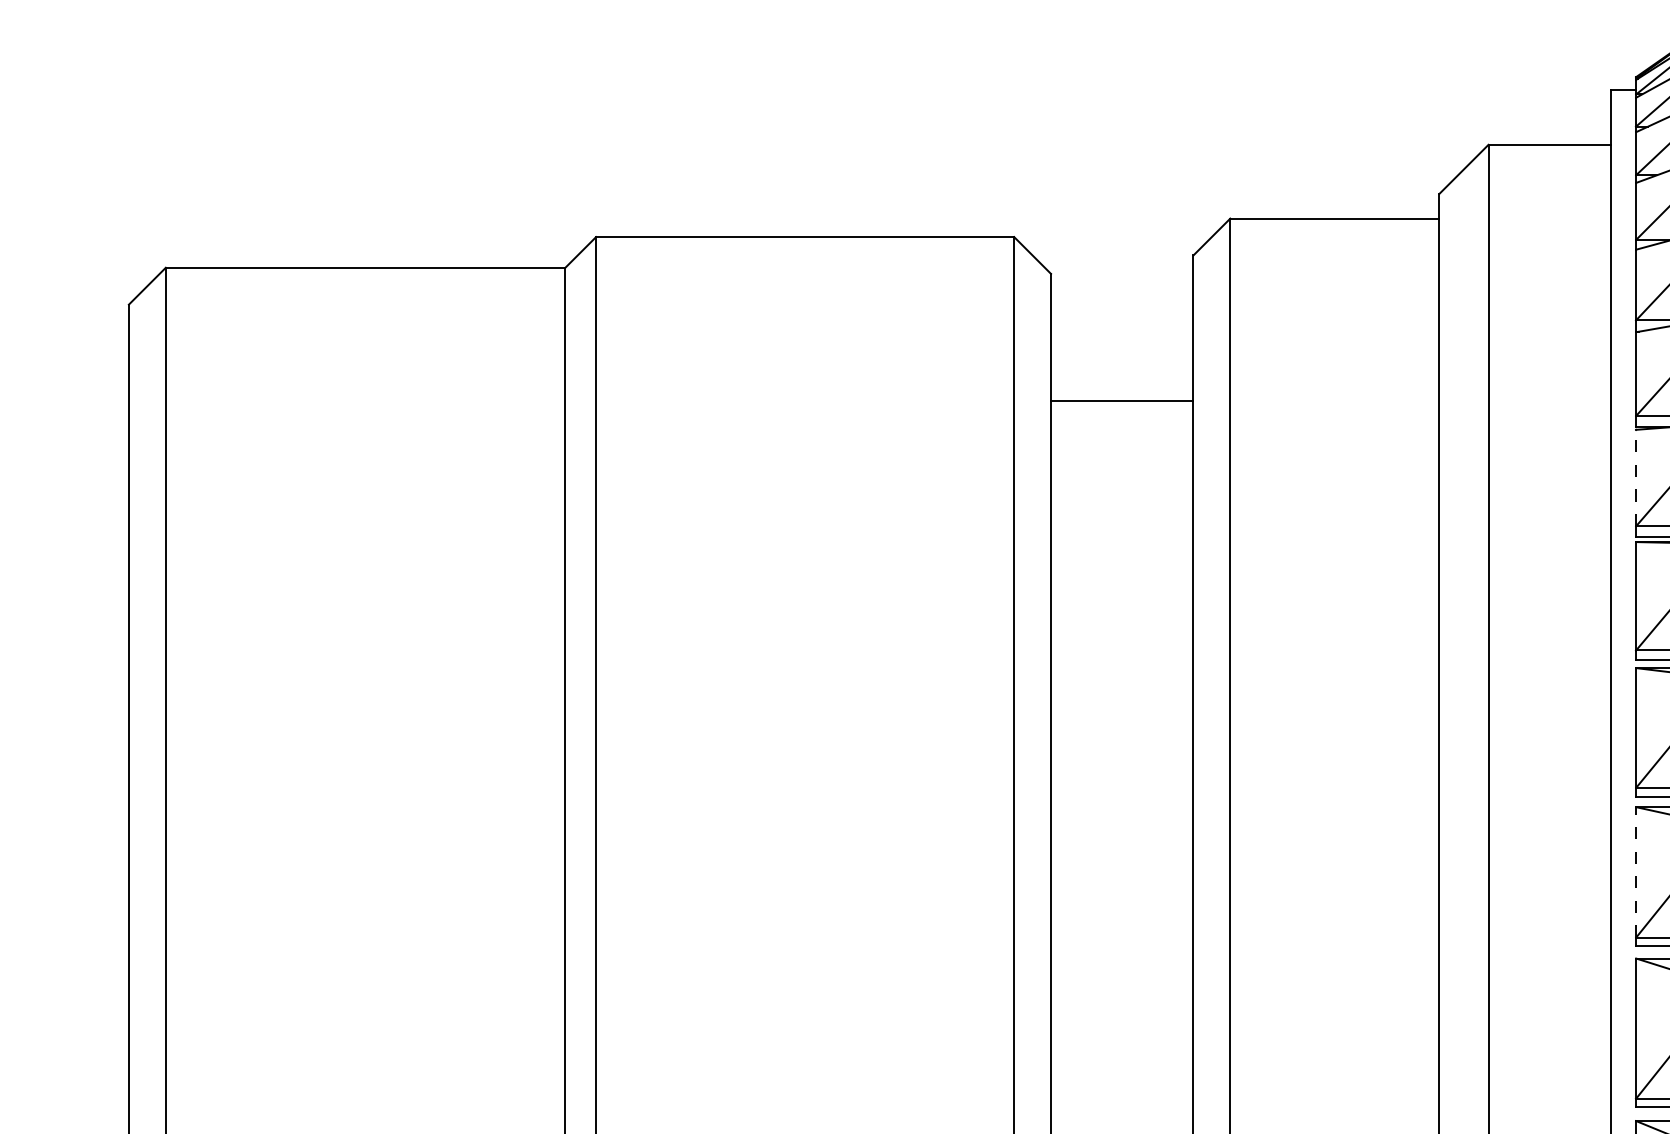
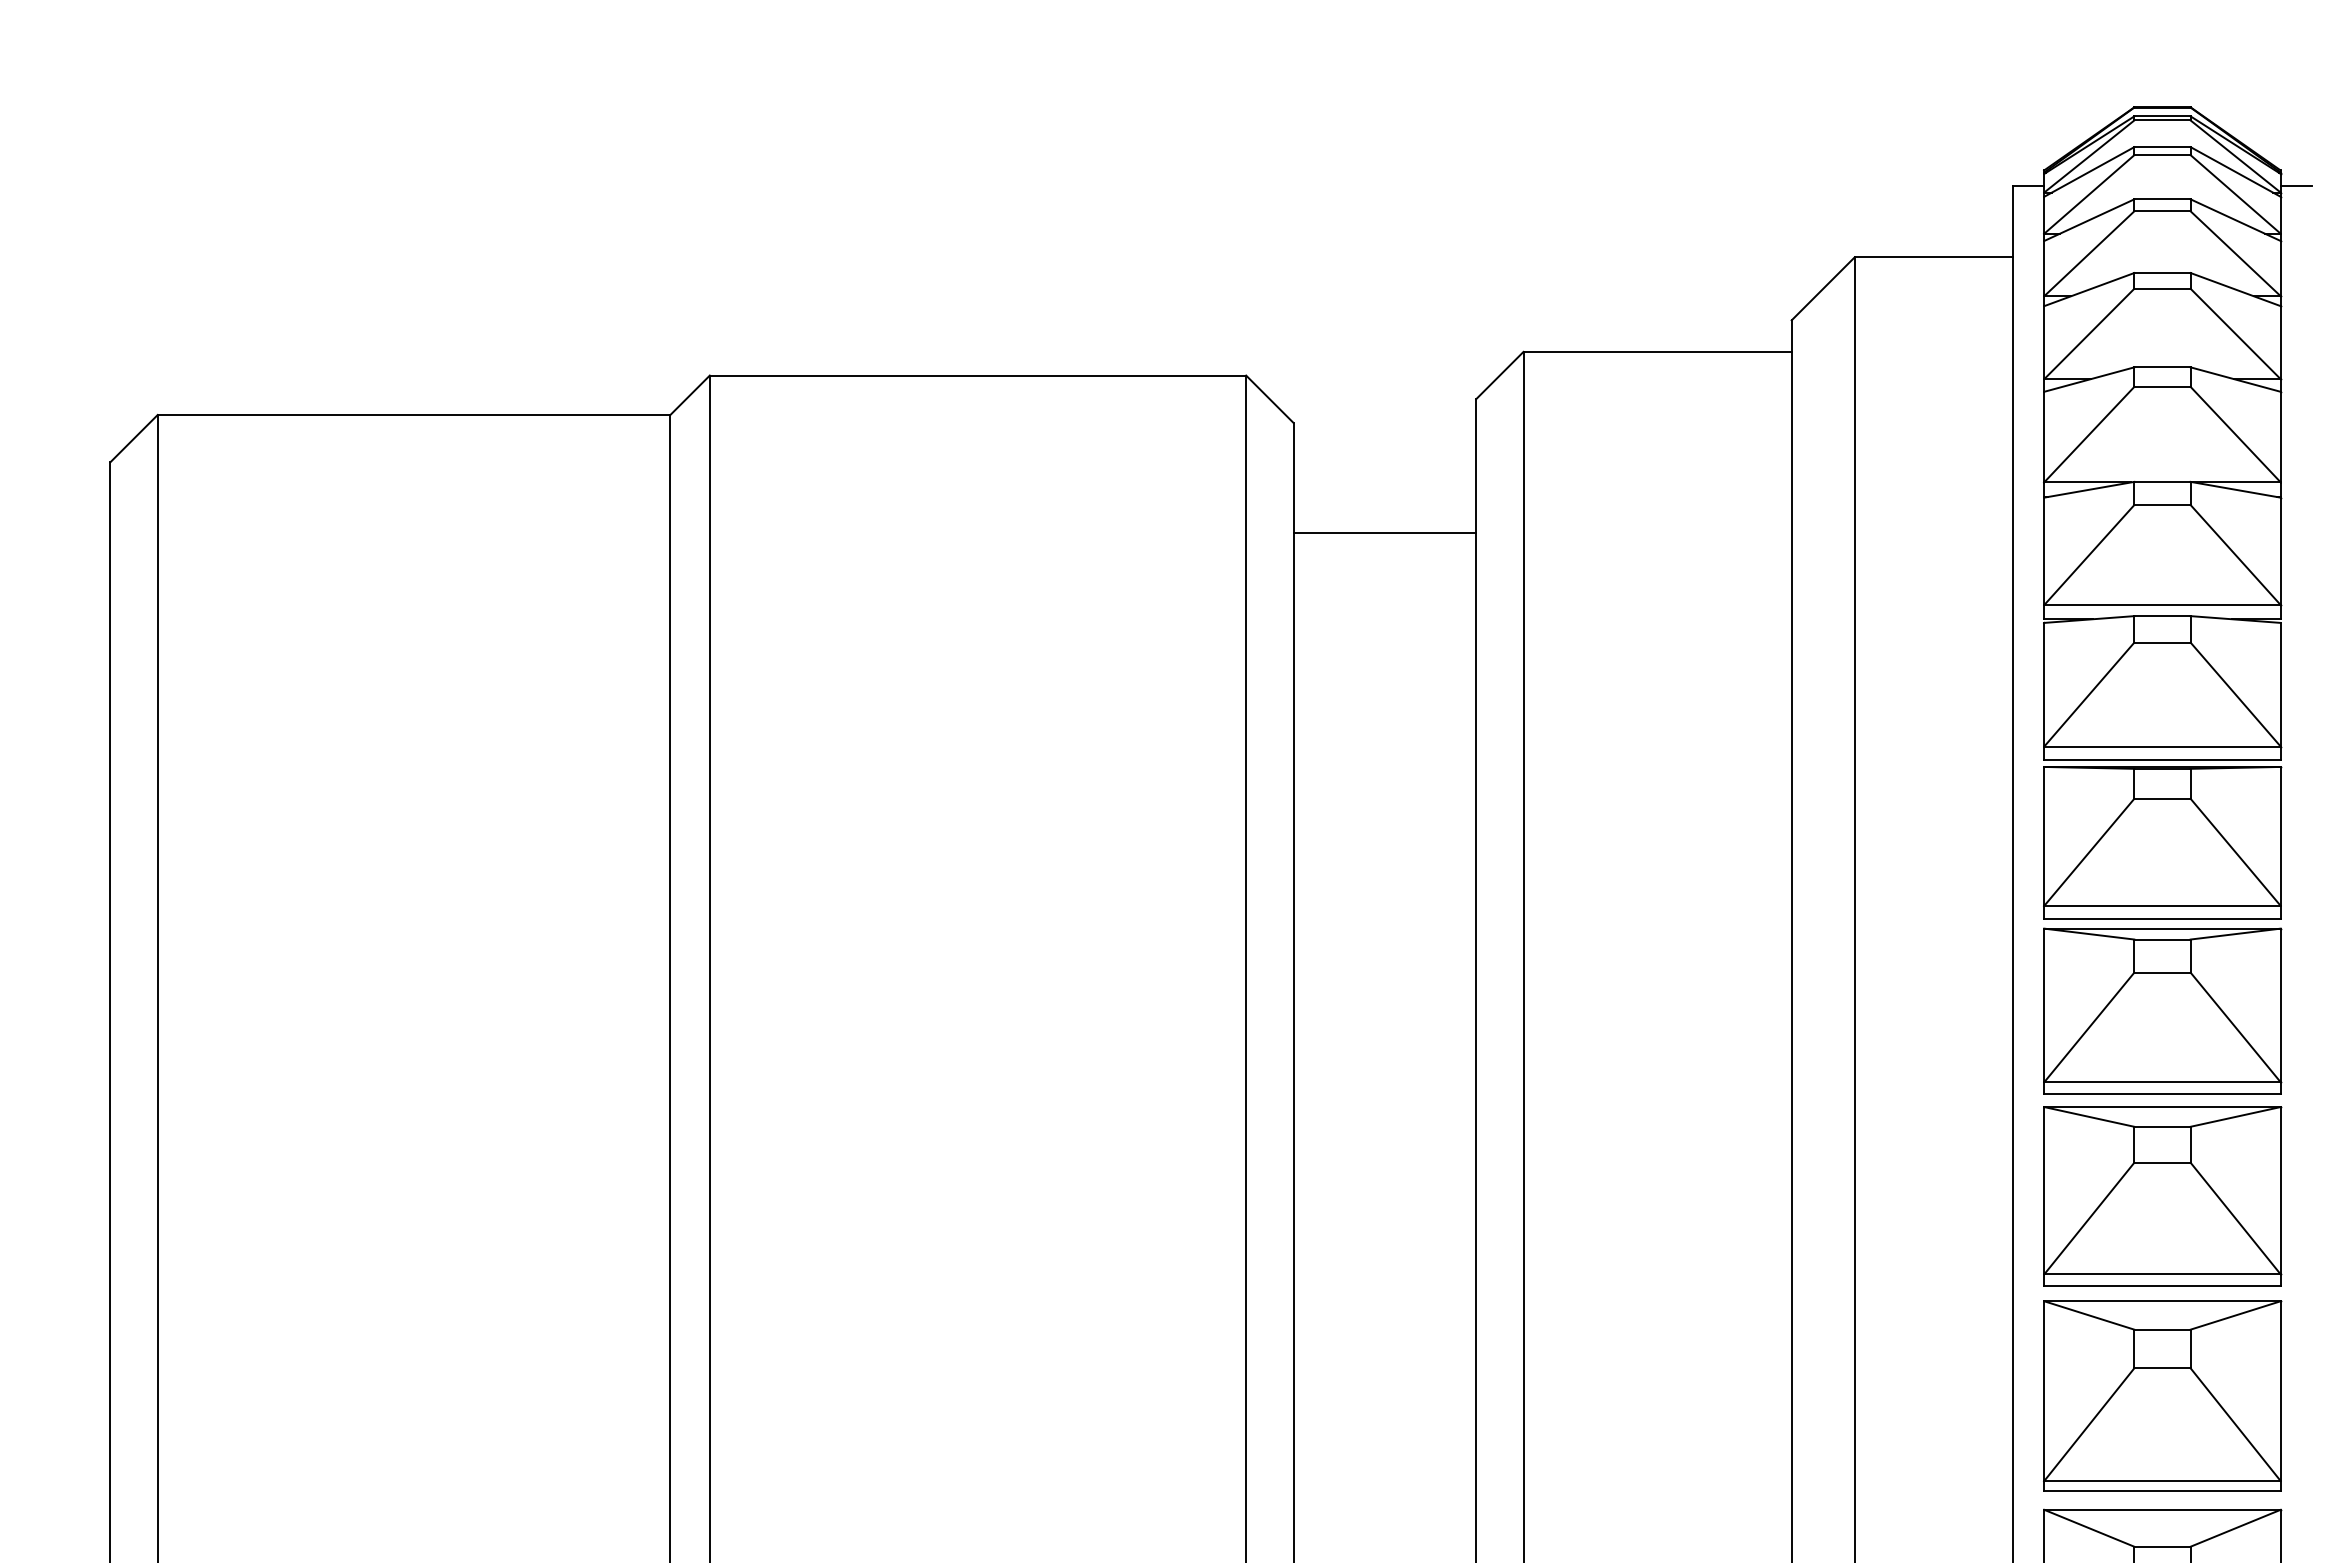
line: (1121, 400) -> (1384, 533), moved
line: (1636, 477) -> (2044, 684), dashed -> solid
line: (1636, 872) -> (2044, 1190), dashed -> solid

